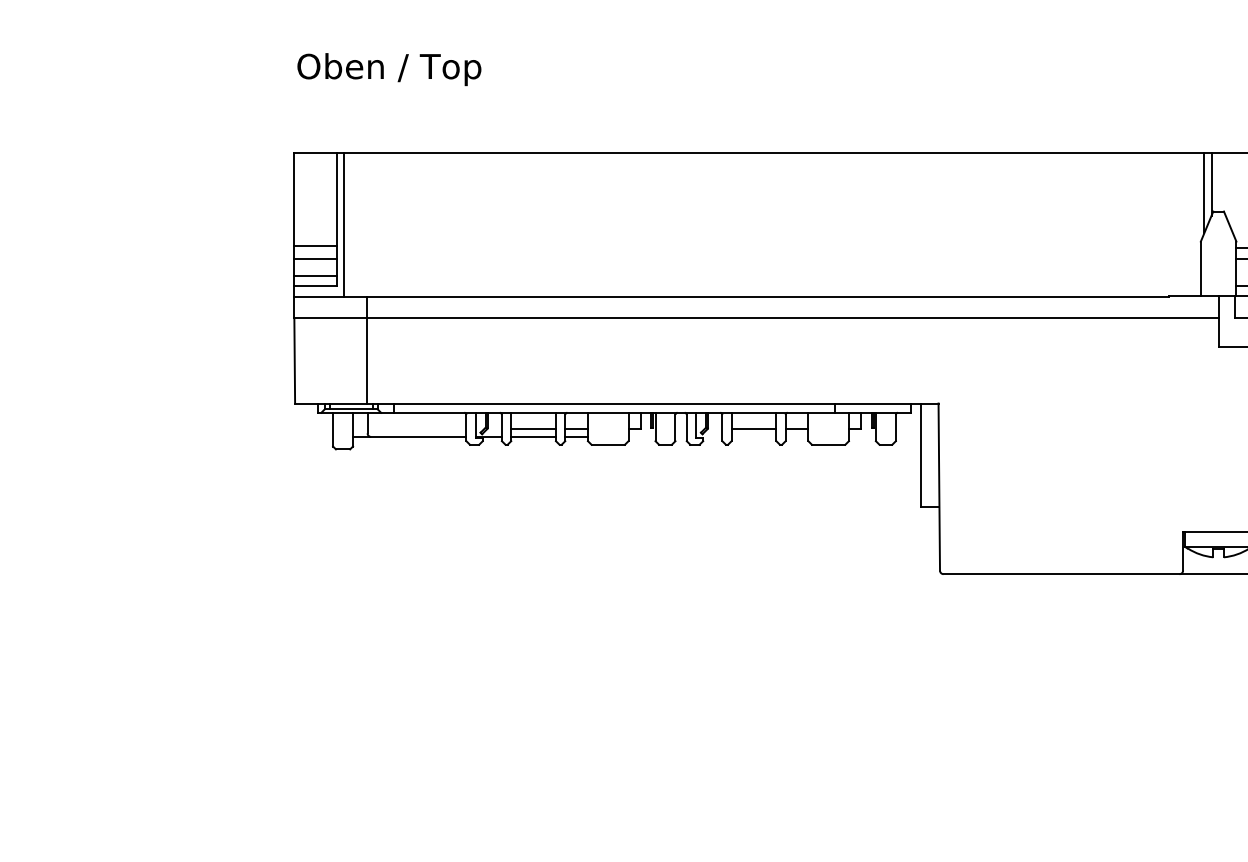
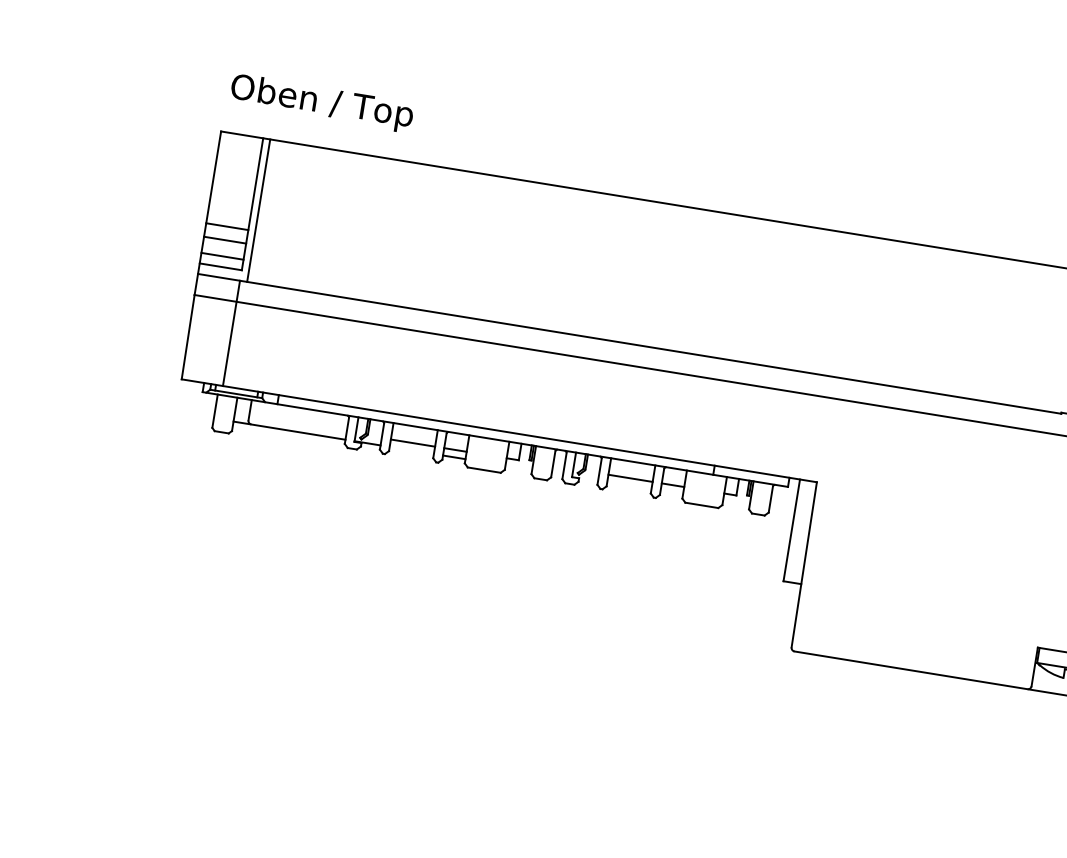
text: (389, 69) -> (322, 103), moved
line: (366, 349) -> (231, 332), moved
line: (533, 436) -> (411, 450), removed

